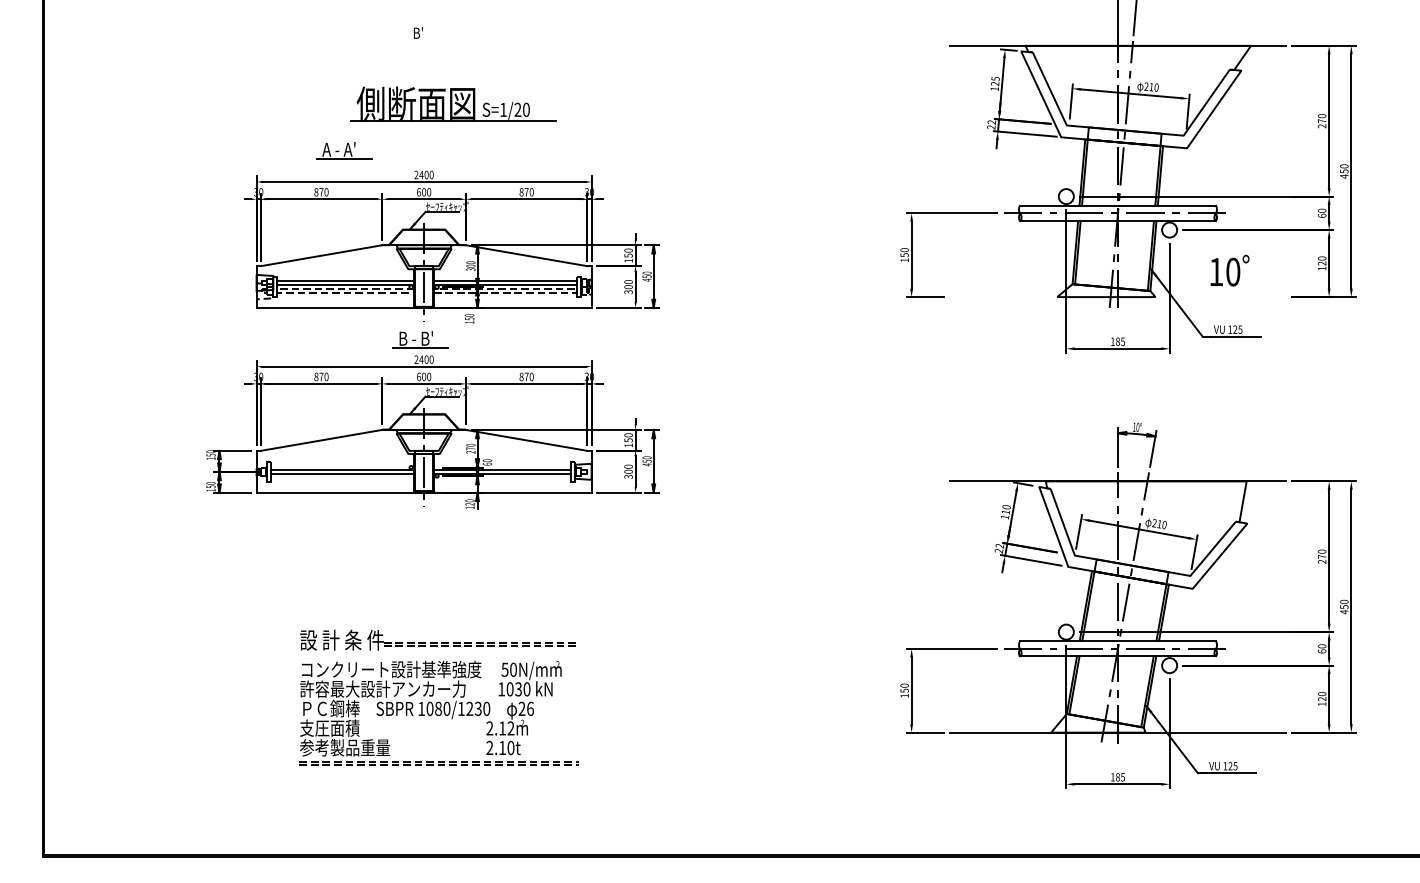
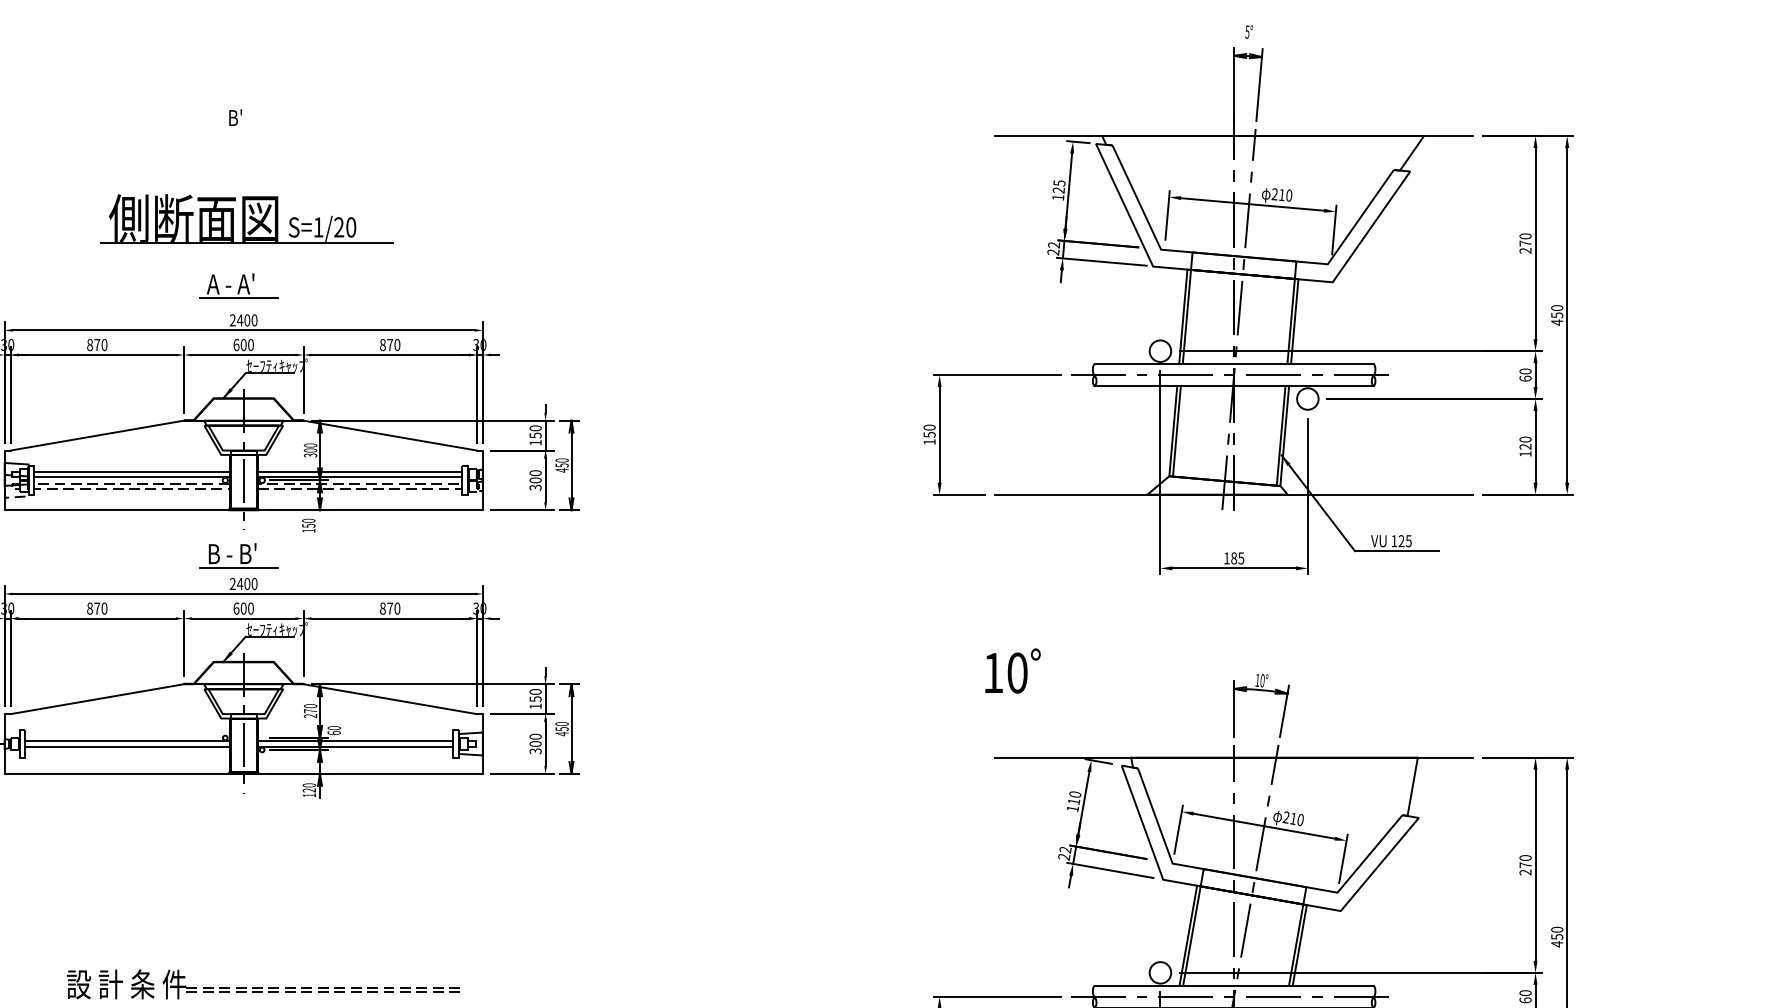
part: (453, 103) -> (247, 218), moved
part: (344, 150) -> (238, 285), moved
text: (1229, 270) -> (1012, 670), moved
line: (1117, 297) -> (1233, 495), added

